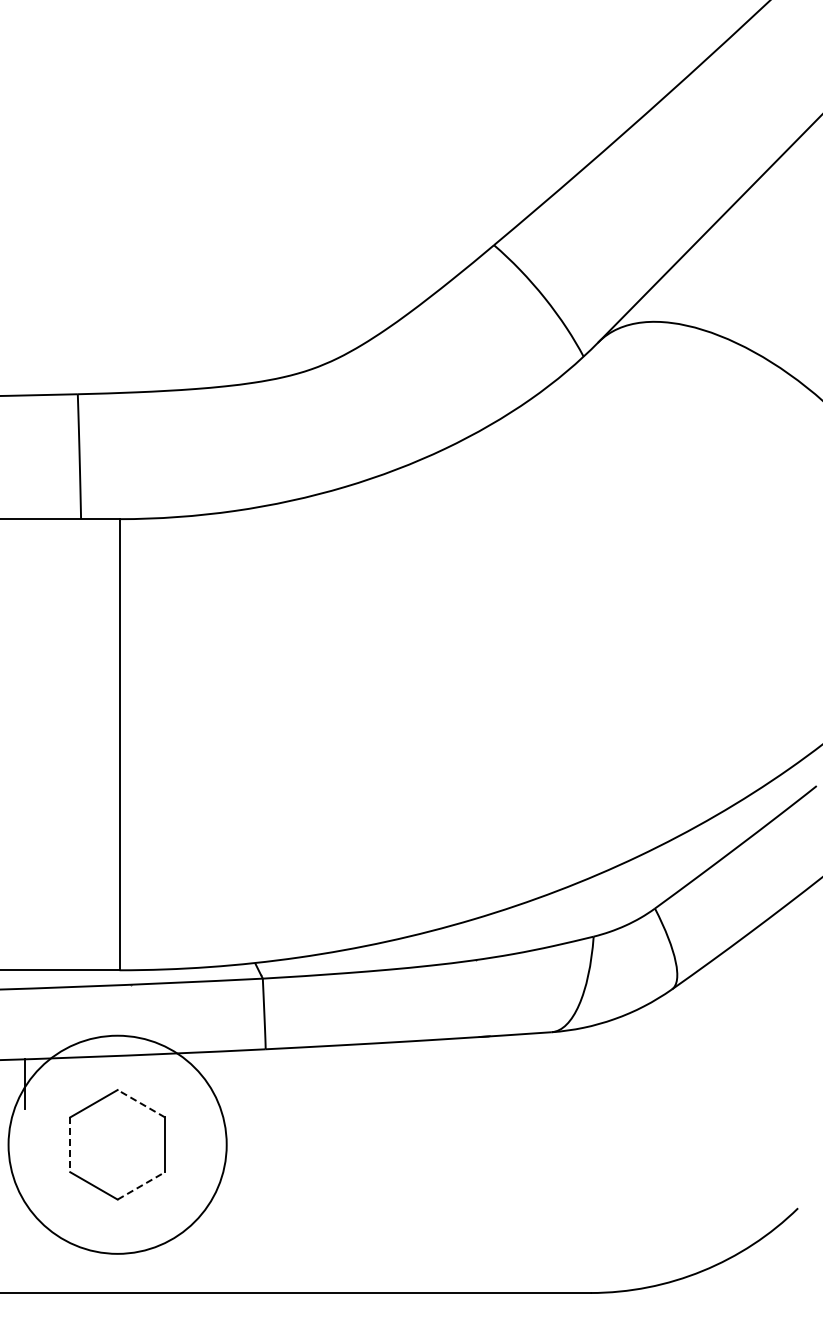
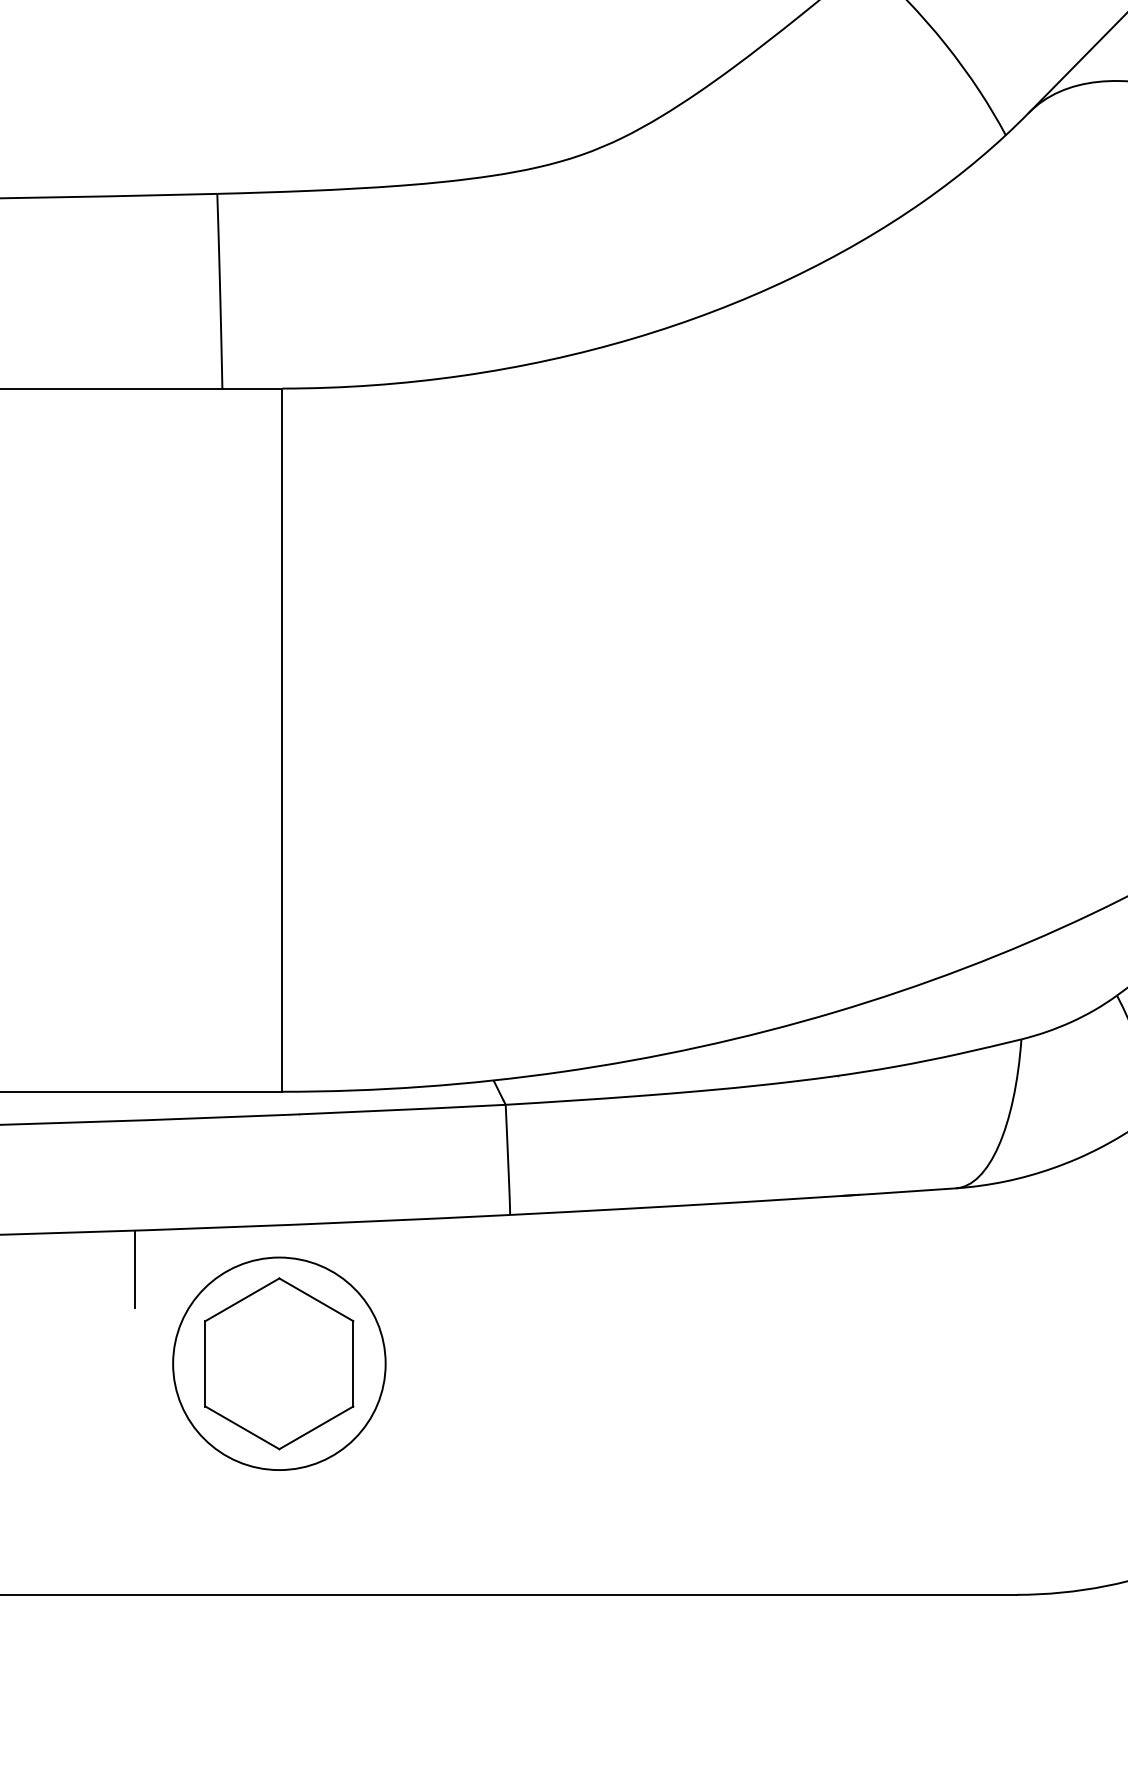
line: (140, 1103) -> (315, 1299), dashed -> solid
circle: (117, 1144) -> (279, 1363), size x0.62
line: (70, 1145) -> (205, 1364), dashed -> solid
line: (141, 1185) -> (316, 1427), dashed -> solid

